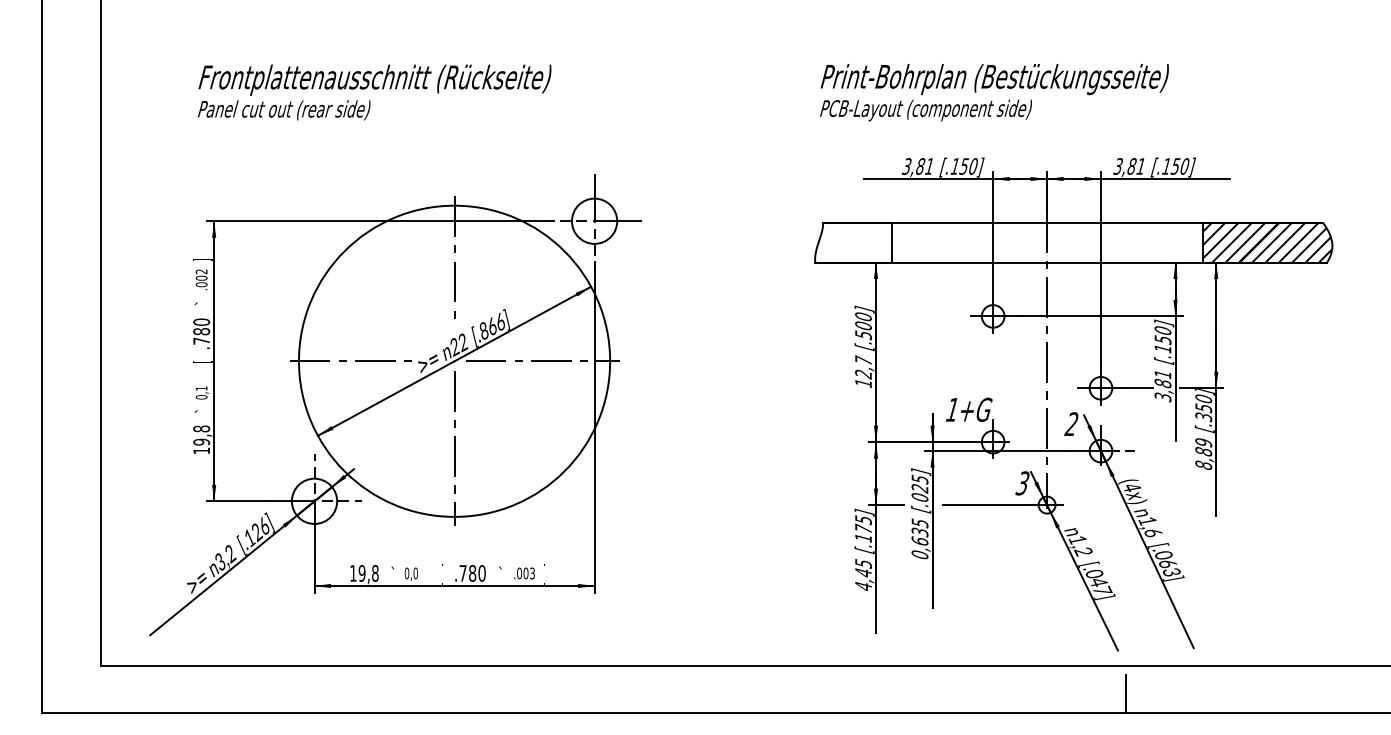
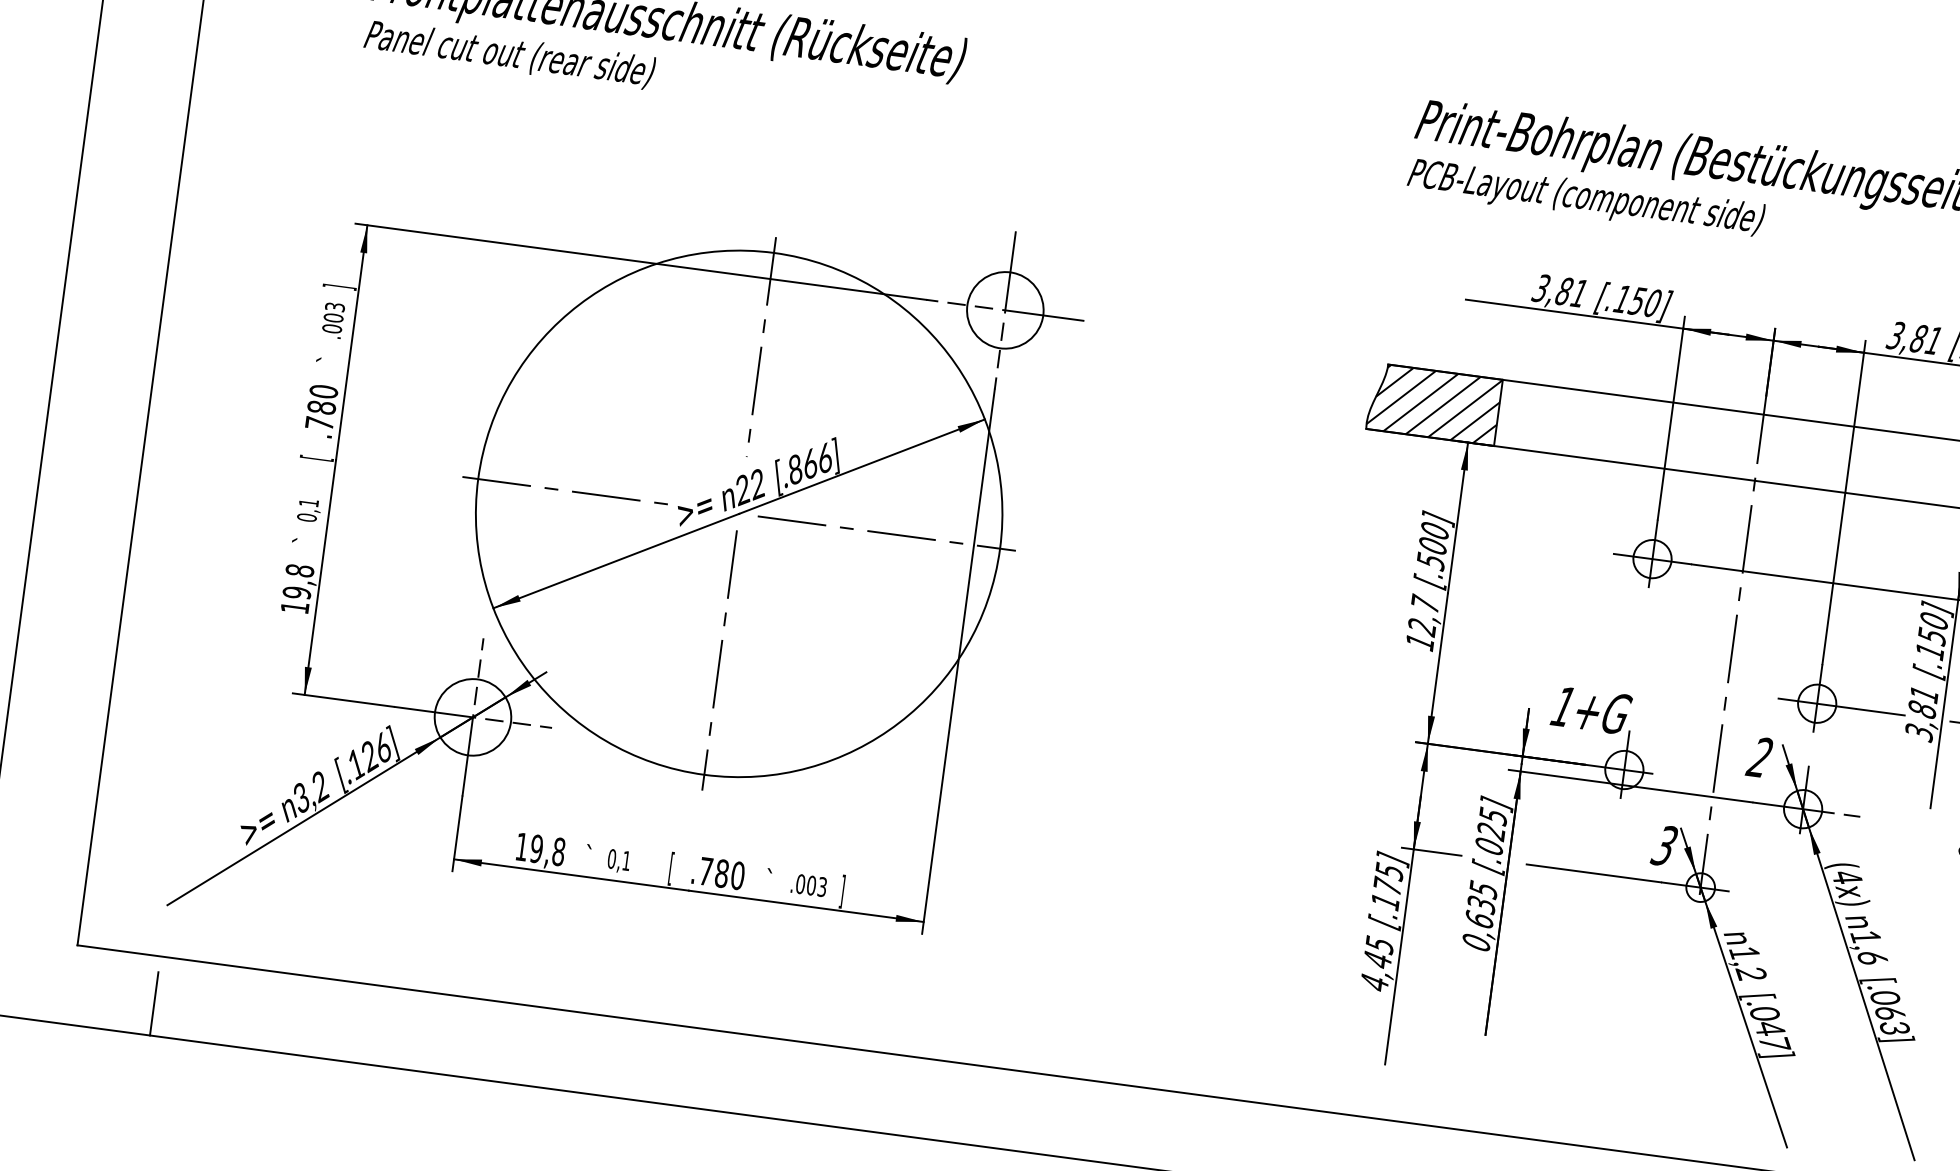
hatch: (853, 242) -> (1434, 403), added
text: (201, 271) -> (334, 306), .002 -> .003
text: (415, 573) -> (626, 860), 0,0 -> 0,1
line: (150, 693) -> (154, 1002), added

